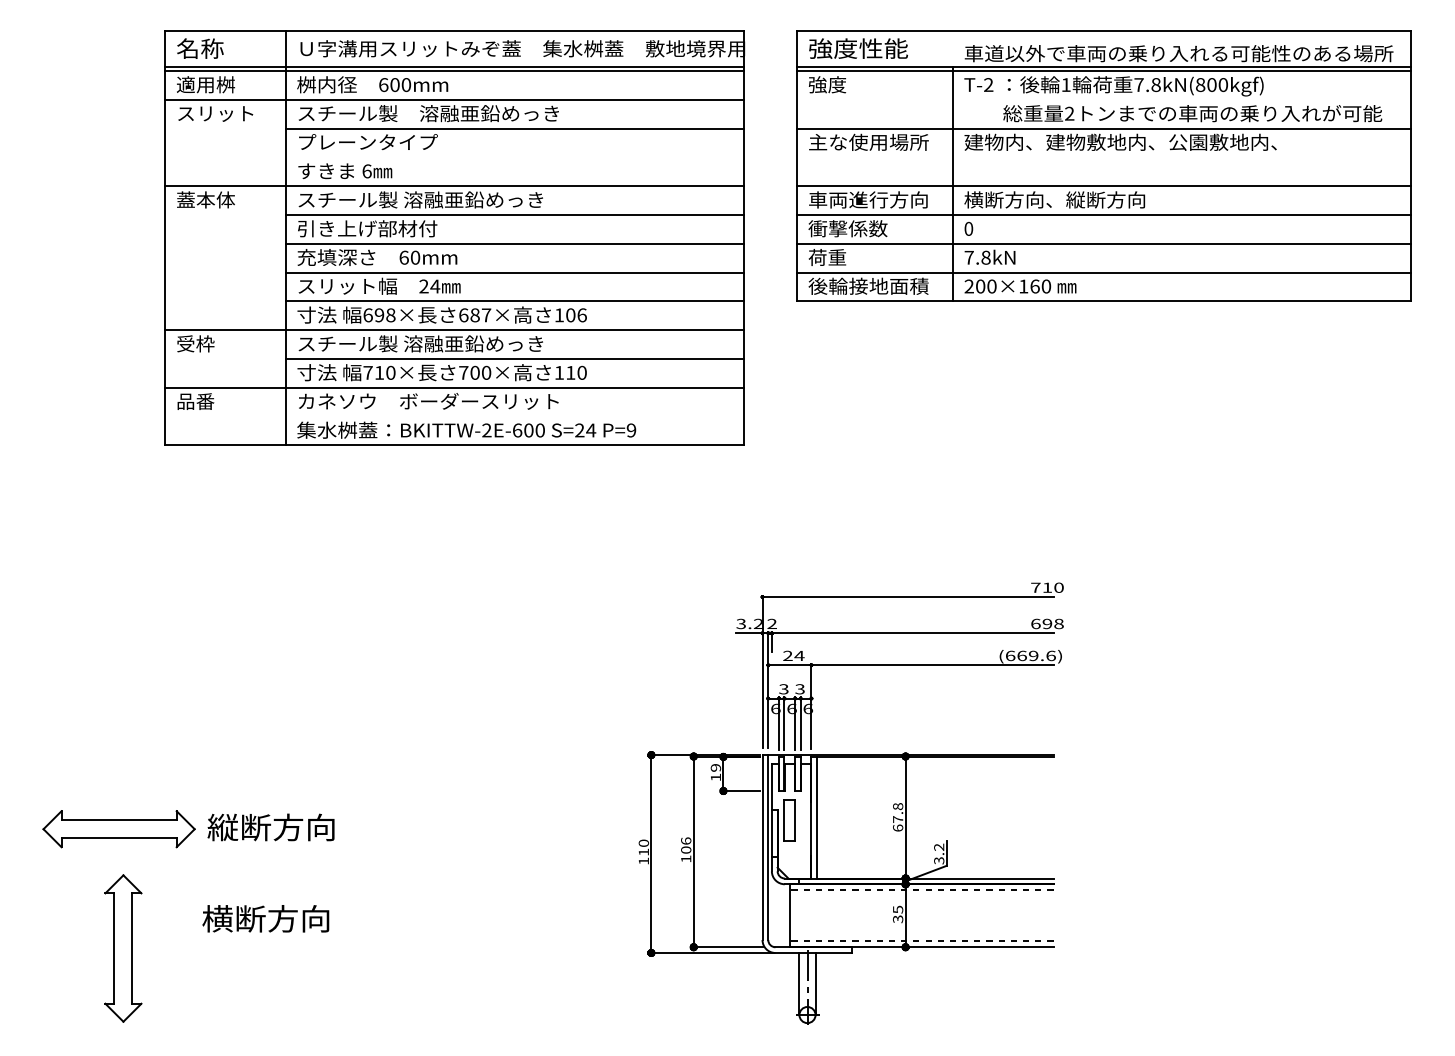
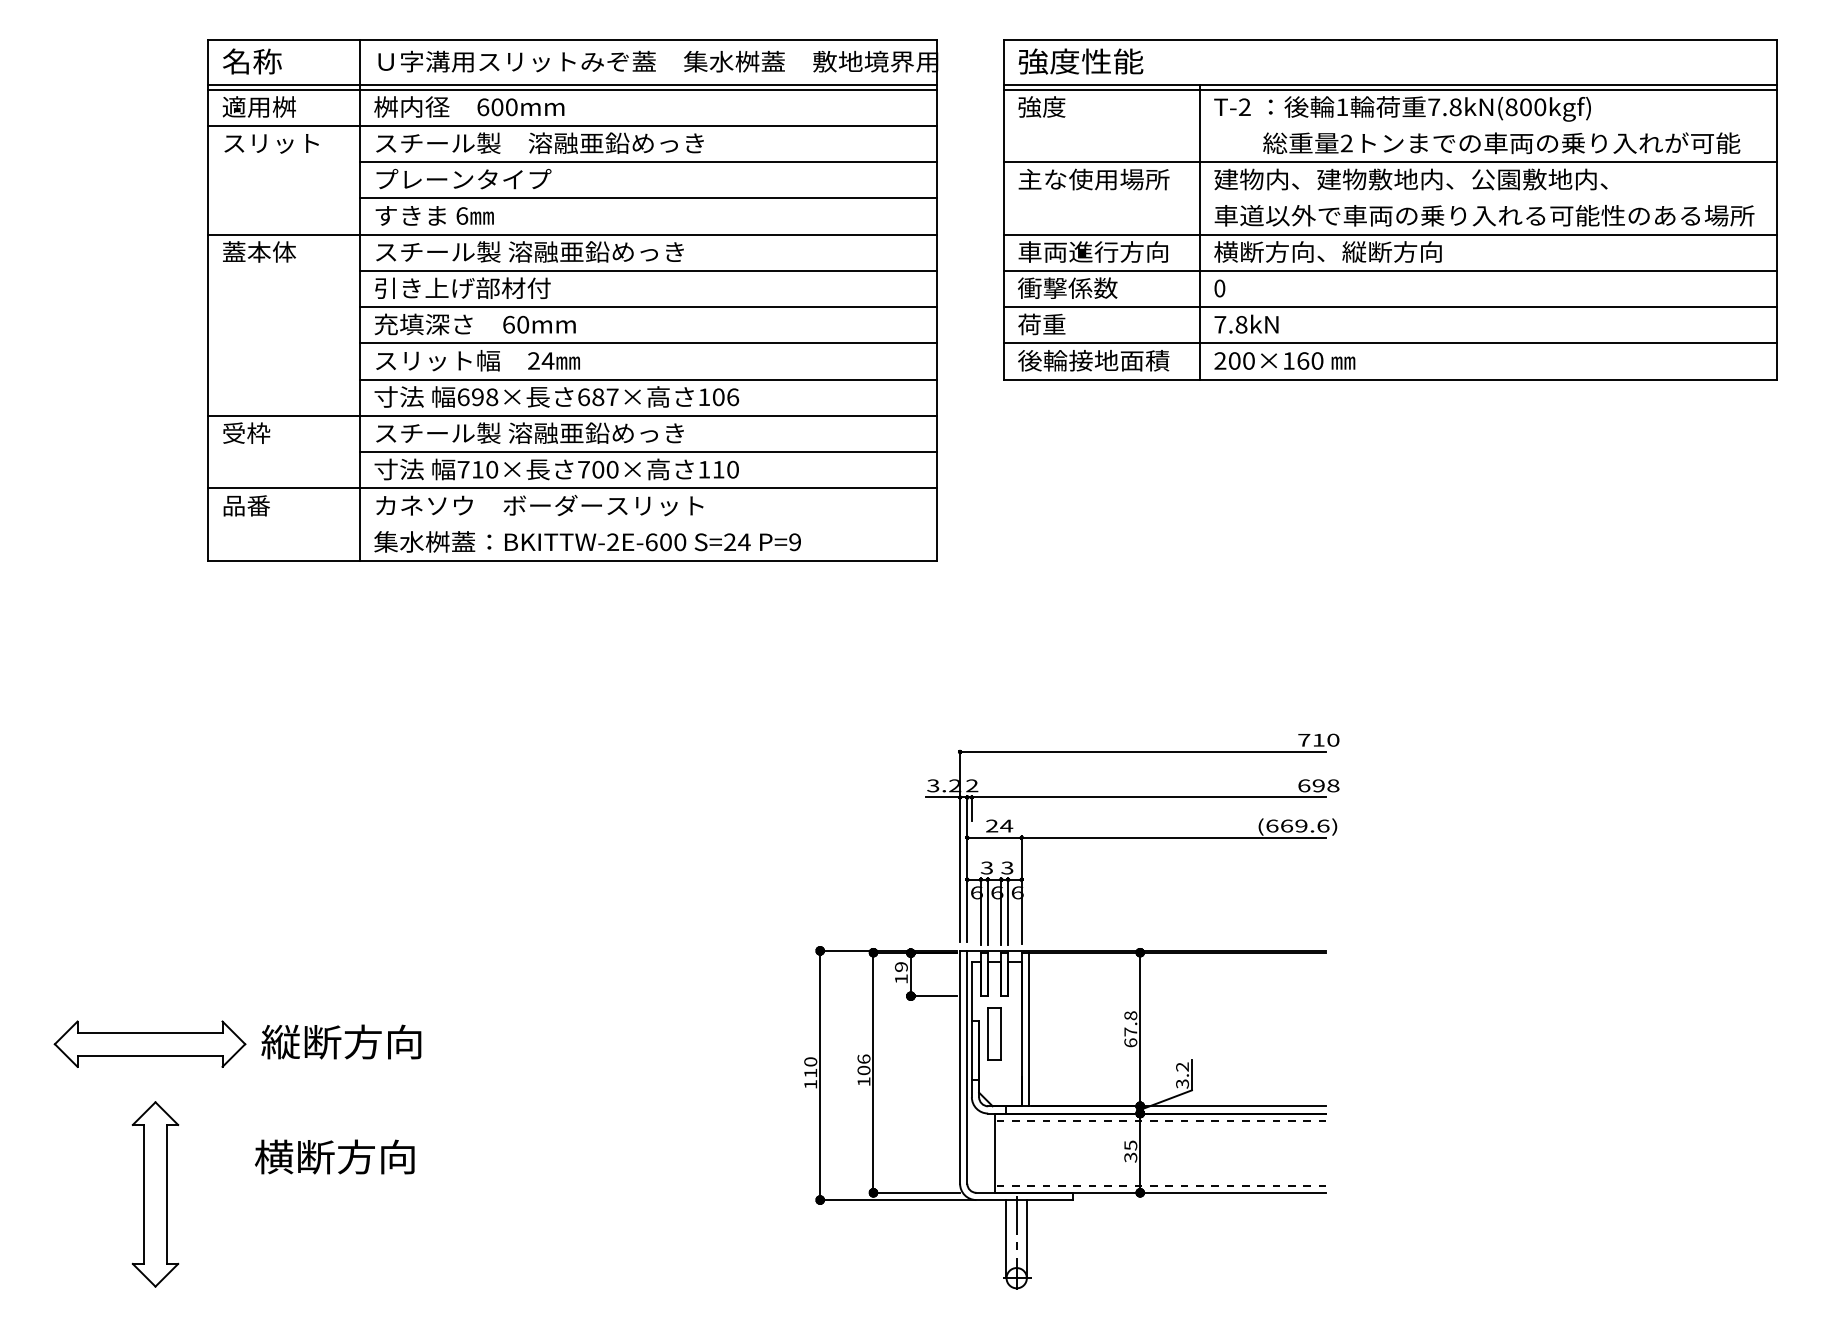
text: (1179, 53) -> (1484, 215), moved
line: (514, 157) -> (647, 198), added

